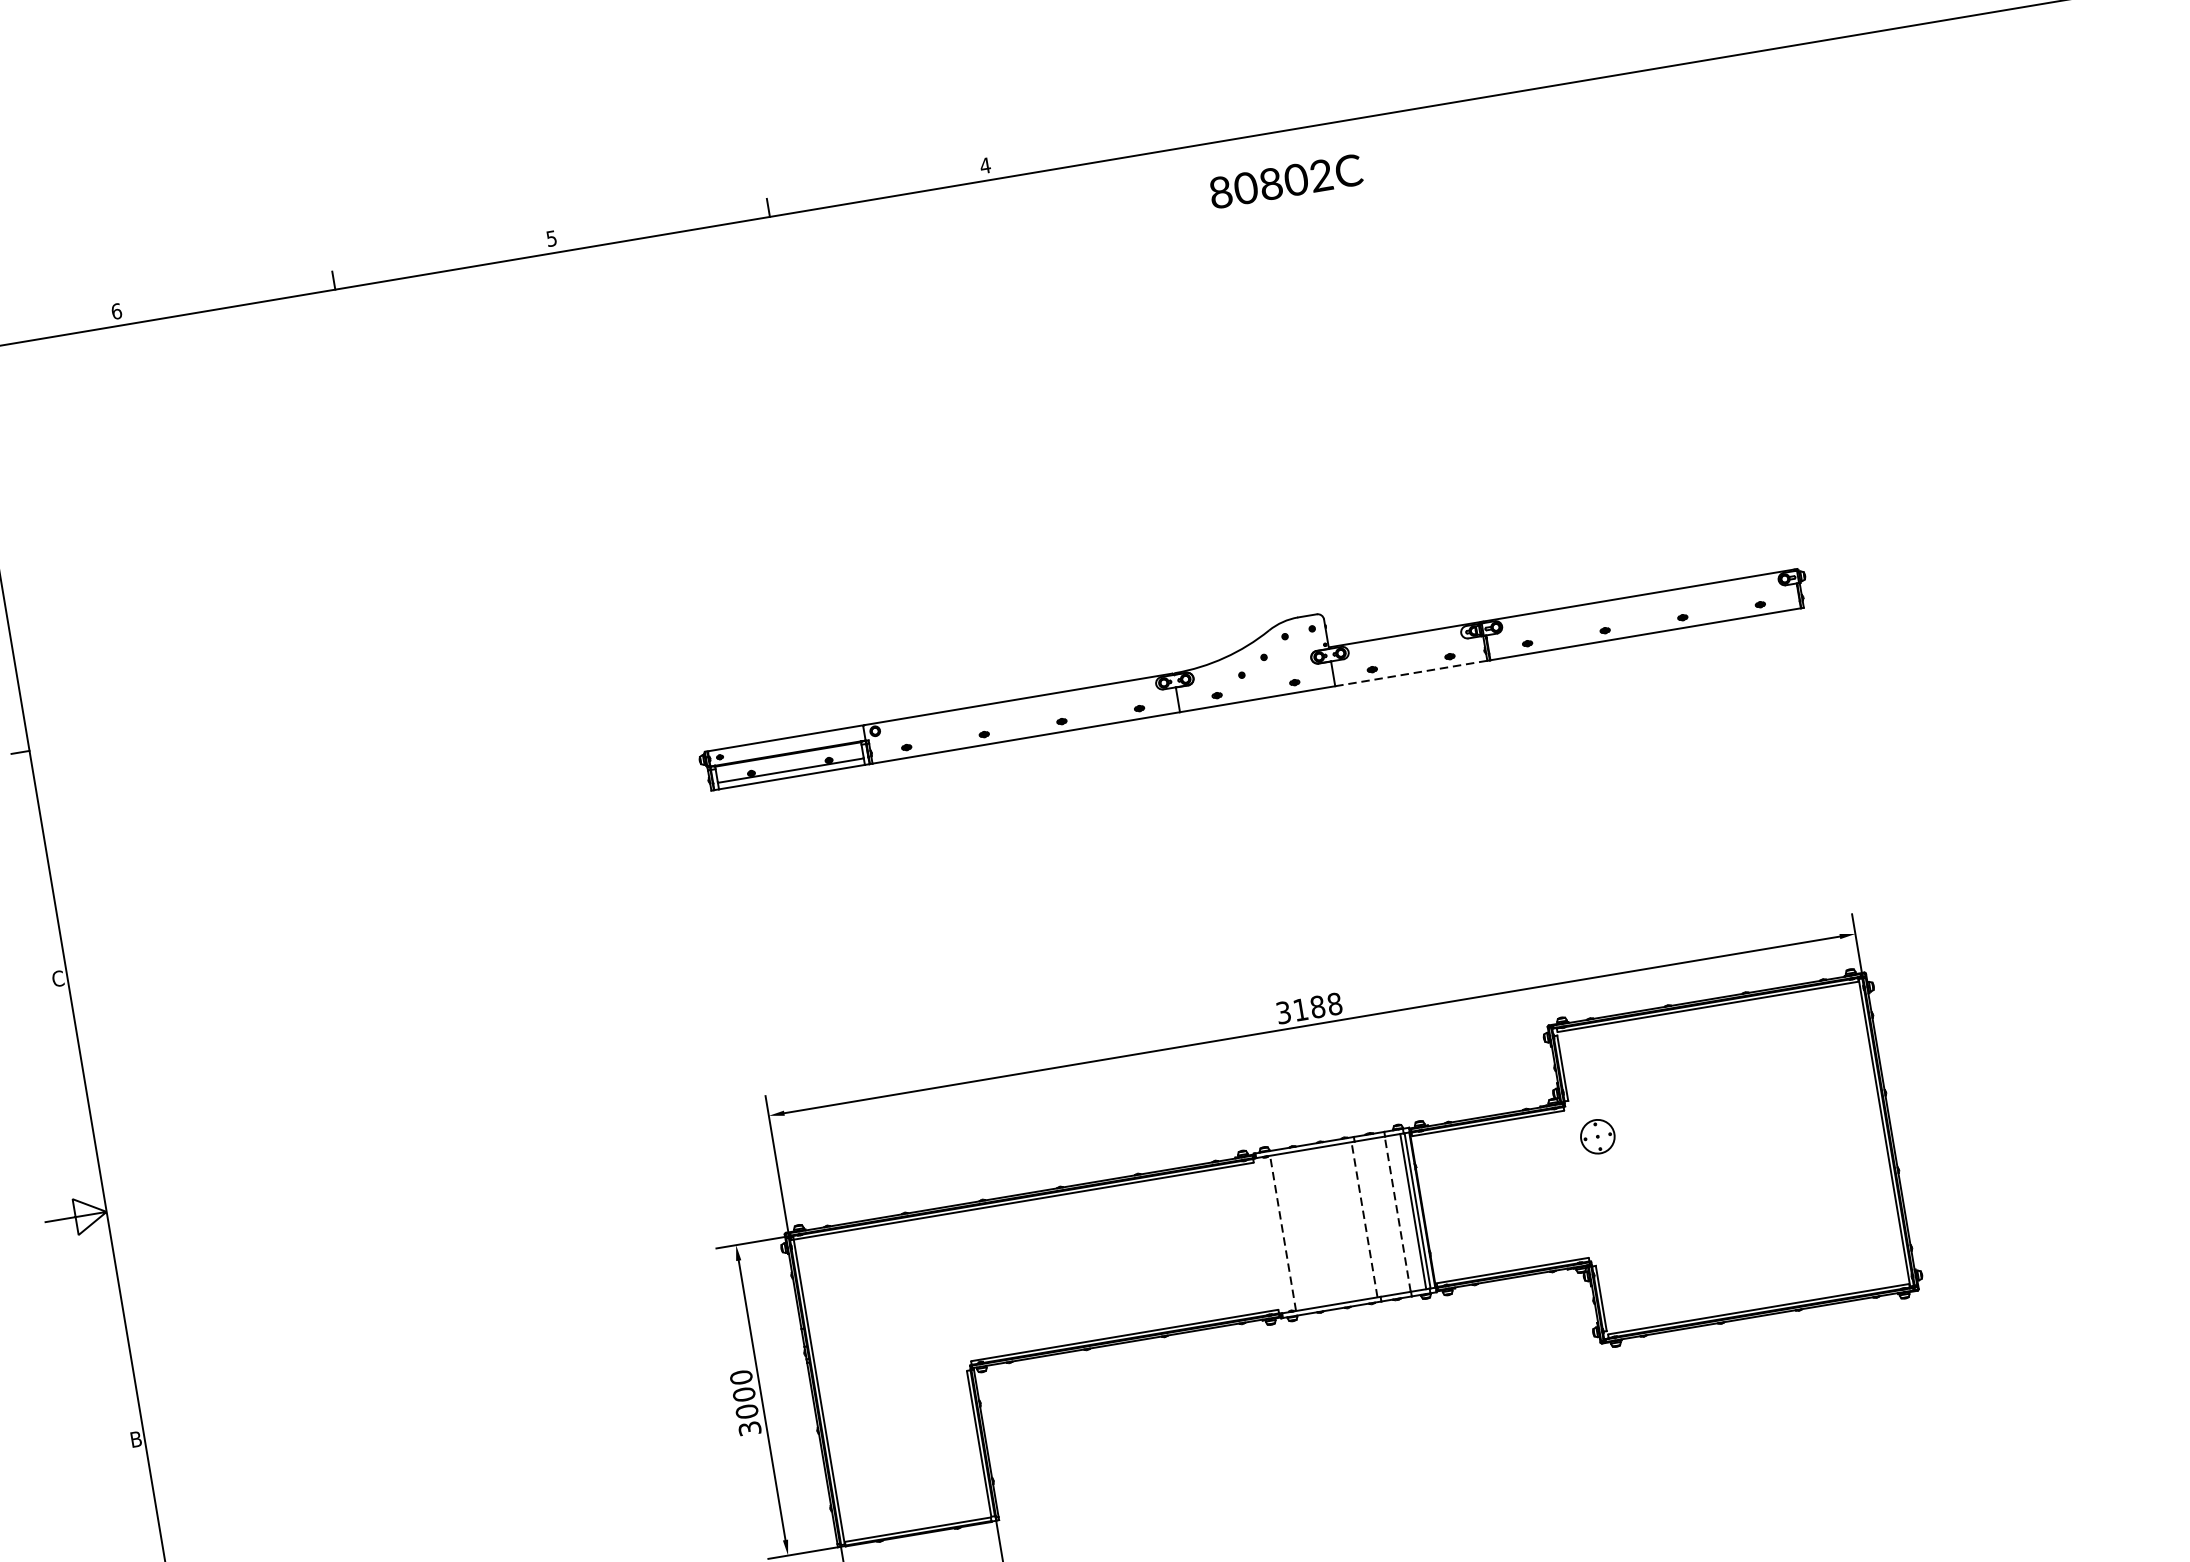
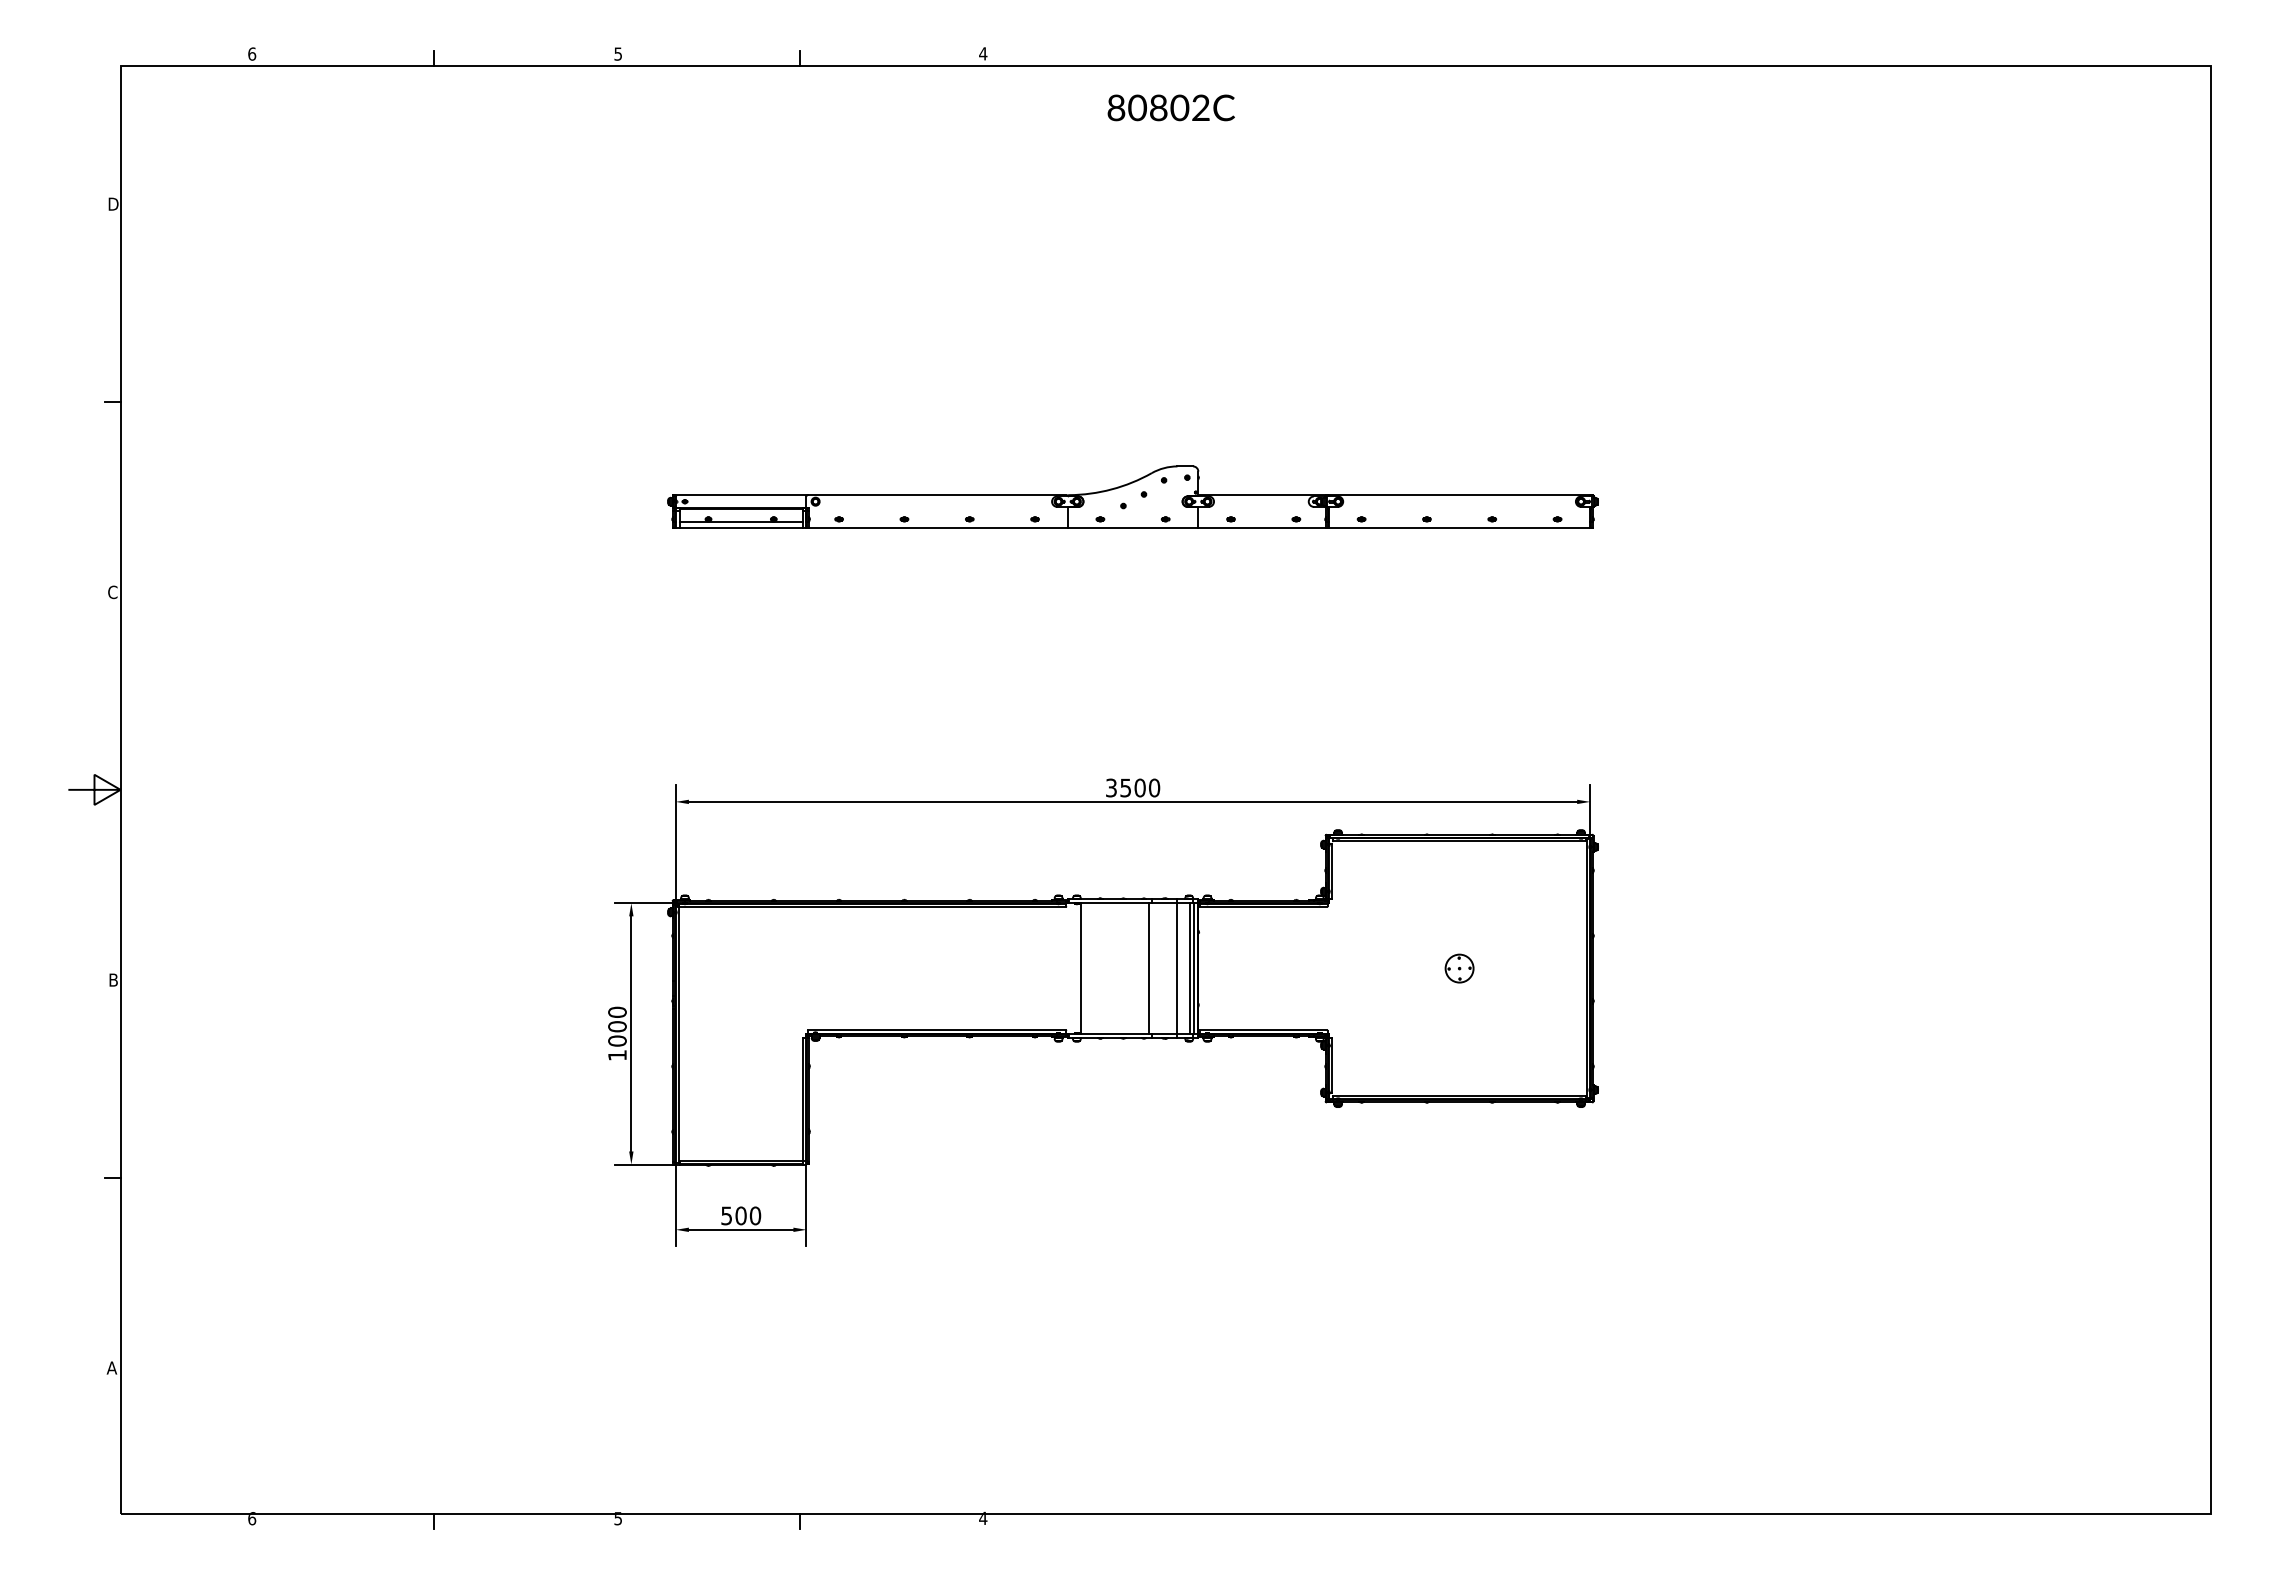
text: (1285, 181) -> (1170, 107), moved
line: (1411, 673) -> (1262, 527), dashed -> solid
text: (1318, 1006) -> (1140, 787), 3188 -> 3500
part: (1597, 1136) -> (1459, 968), moved
line: (1398, 1214) -> (1177, 968), dashed -> solid
line: (1364, 1219) -> (1149, 968), dashed -> solid
line: (1282, 1233) -> (1080, 968), dashed -> solid
text: (749, 1428) -> (617, 1055), 3000 -> 1000

